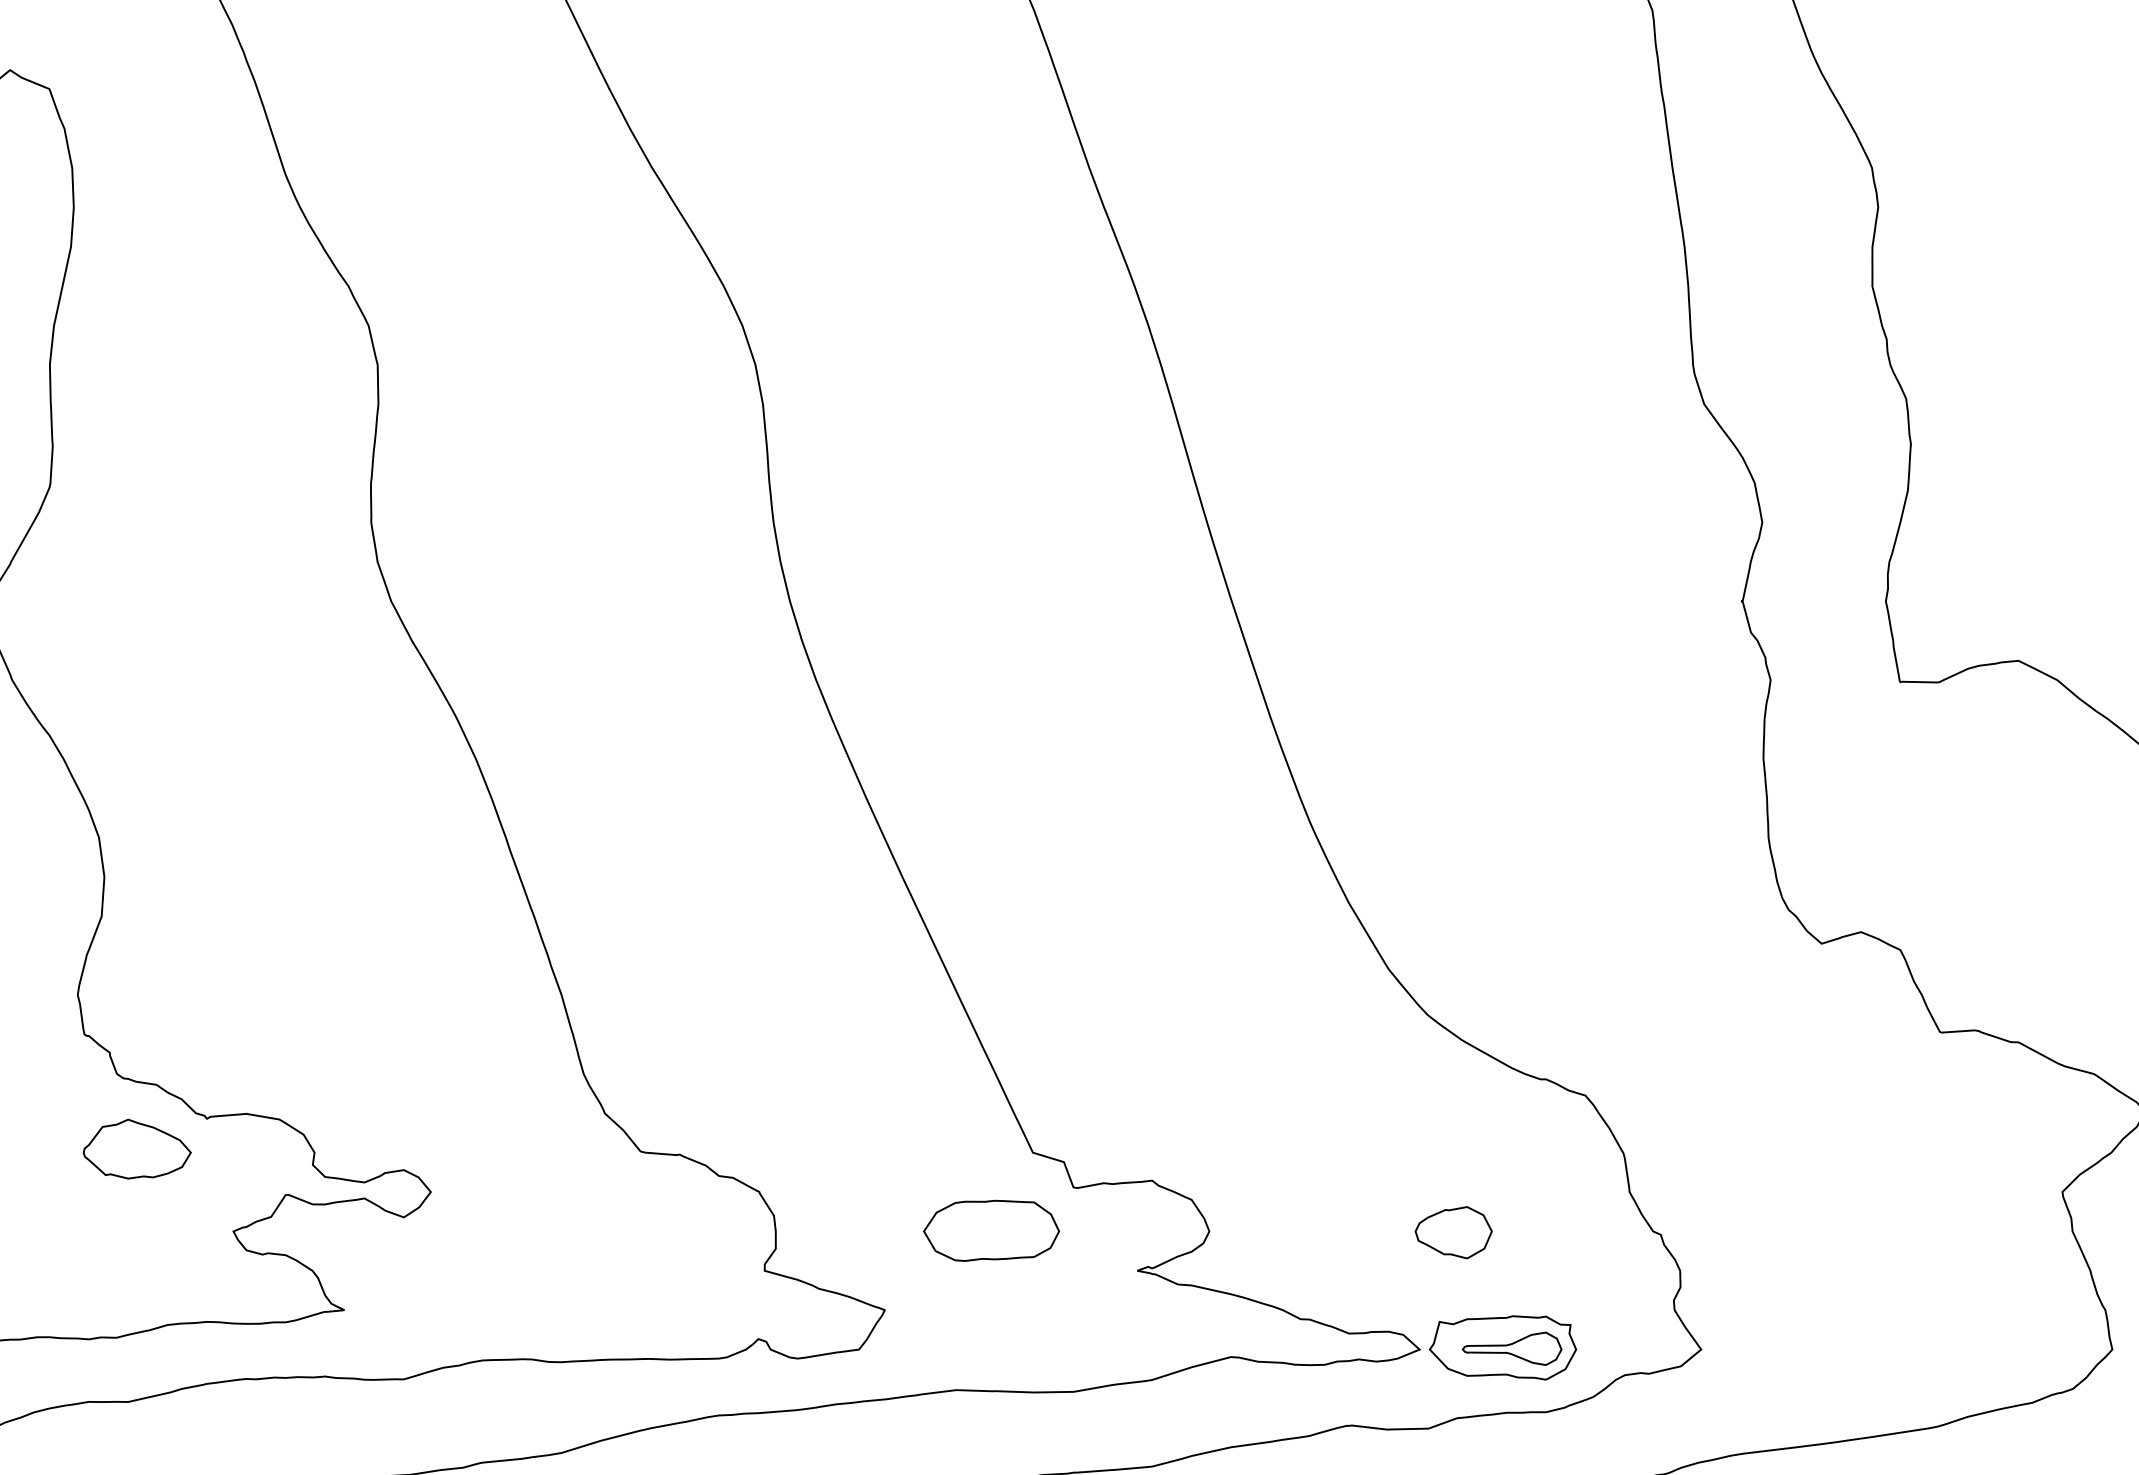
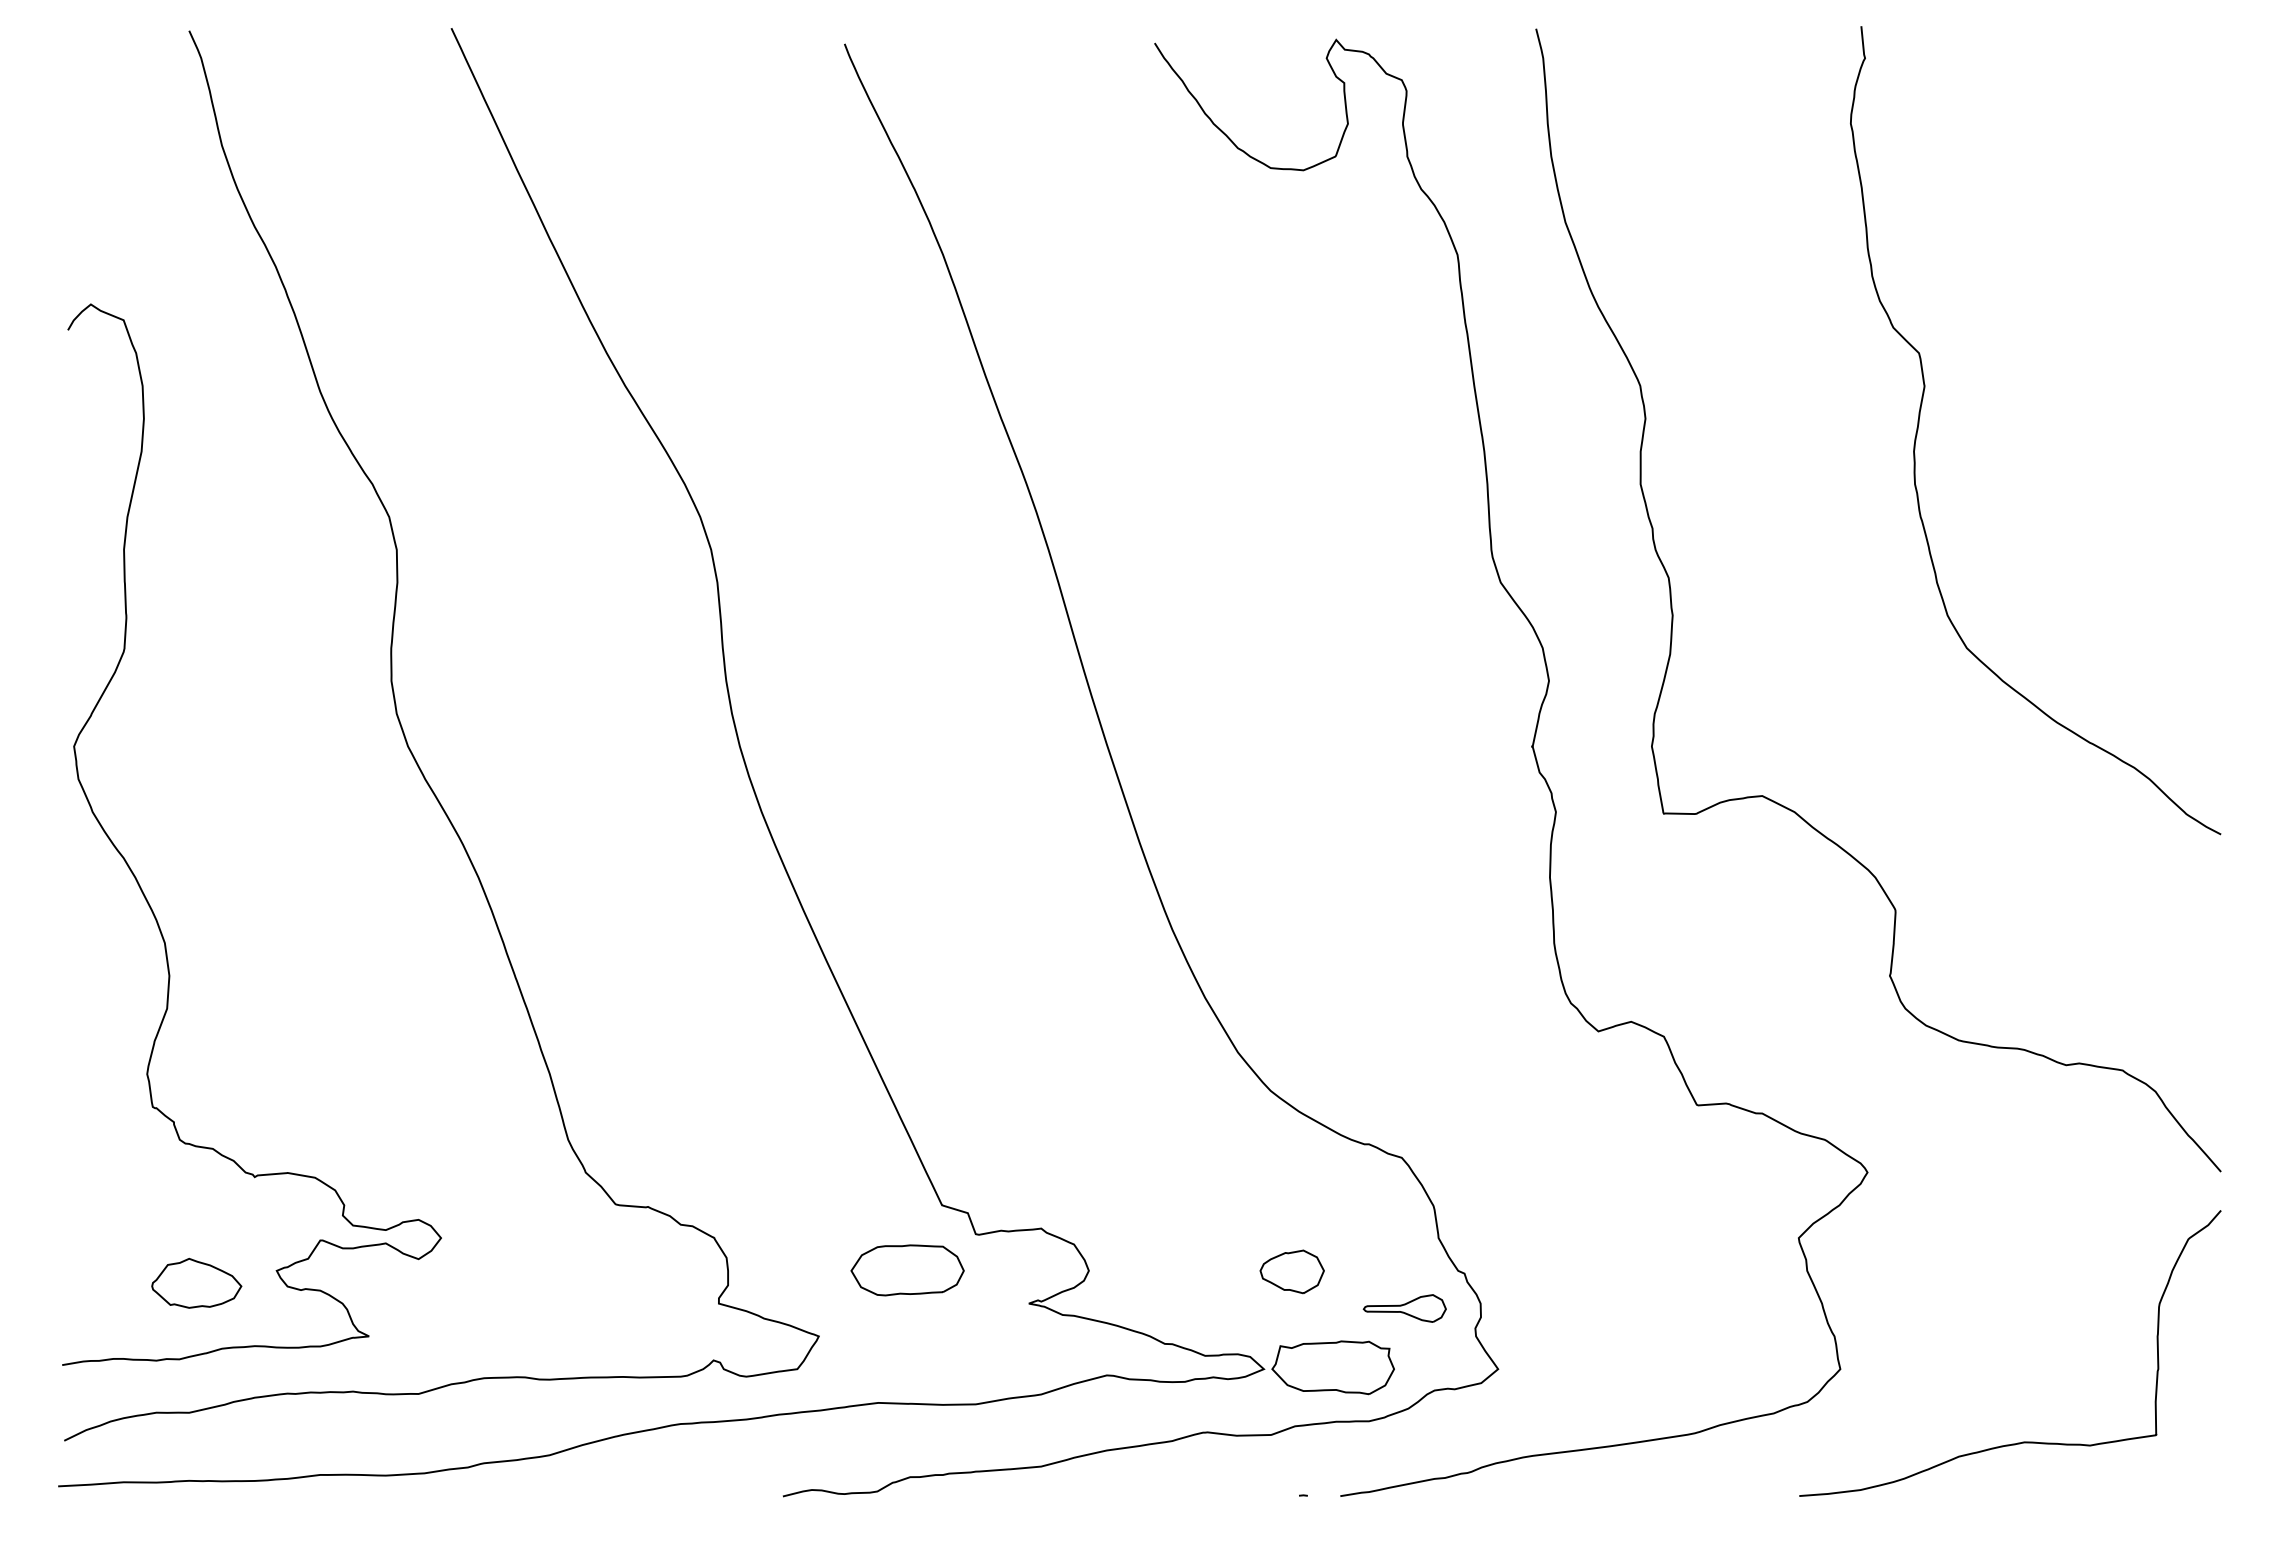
part: (136, 1148) -> (196, 1282), moved
part: (1511, 1348) -> (1404, 1308), moved

